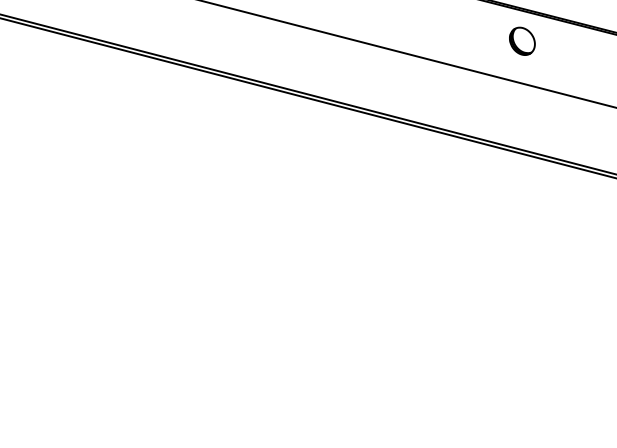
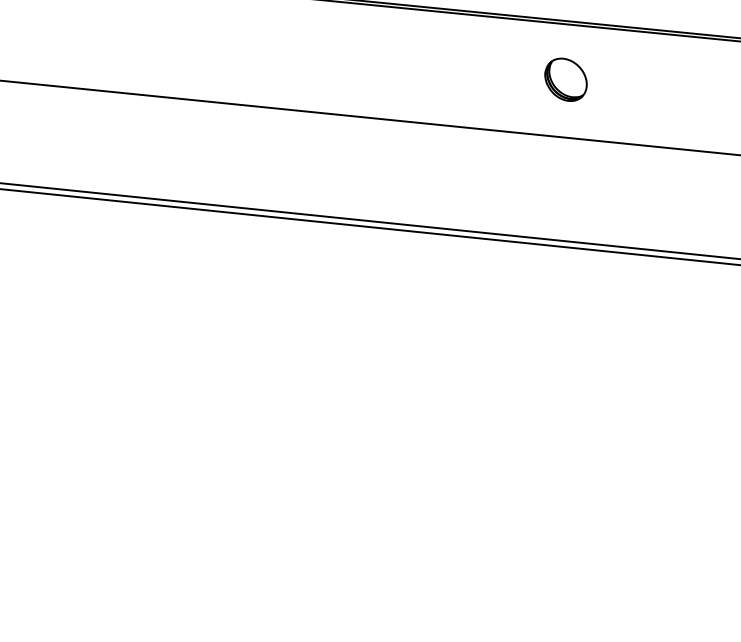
part: (522, 40) -> (565, 78), moved

